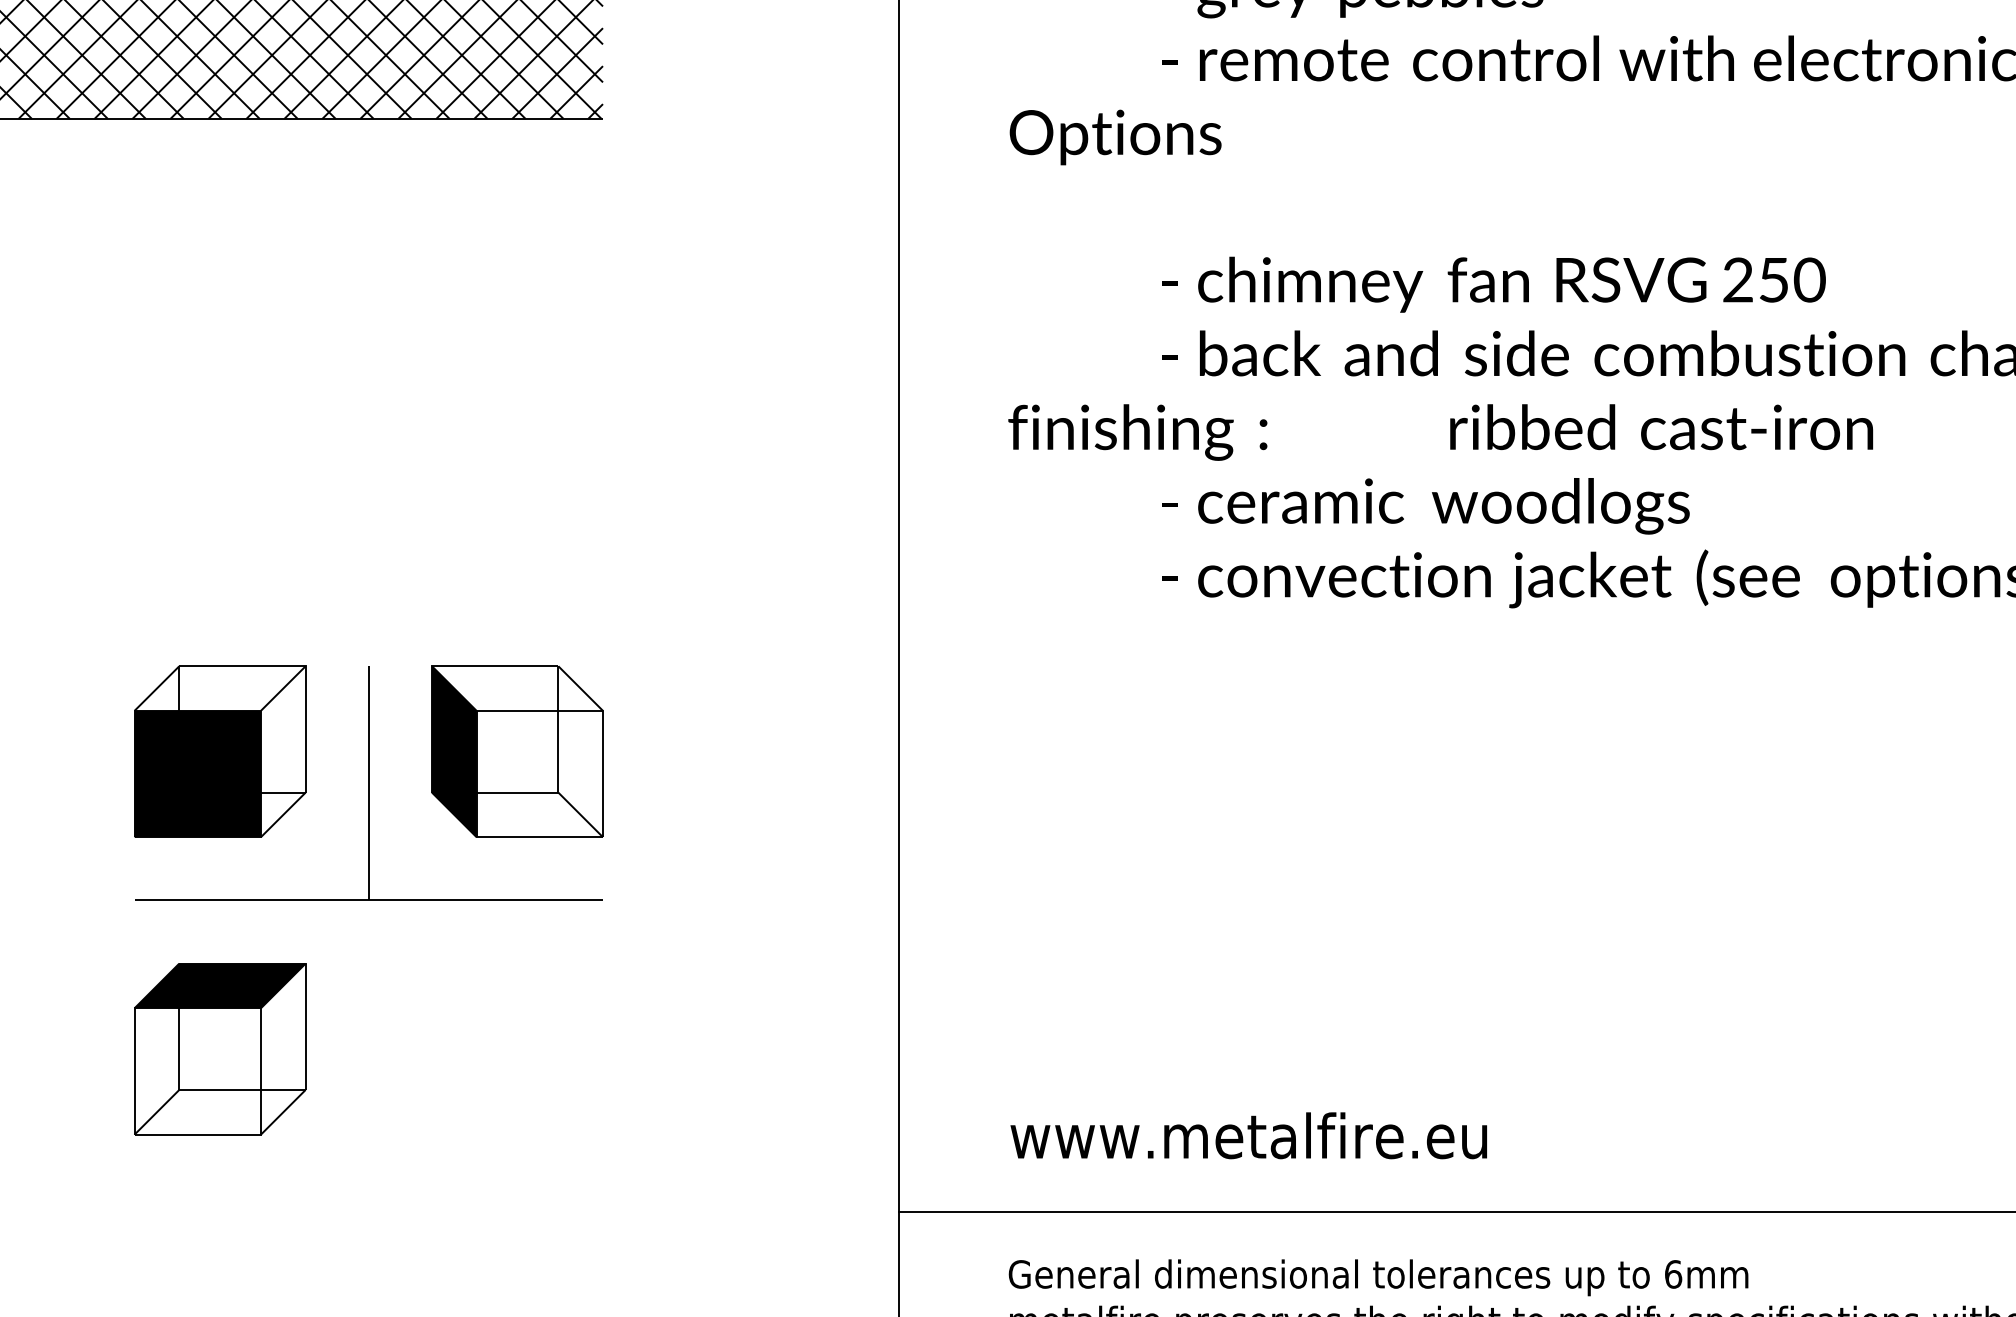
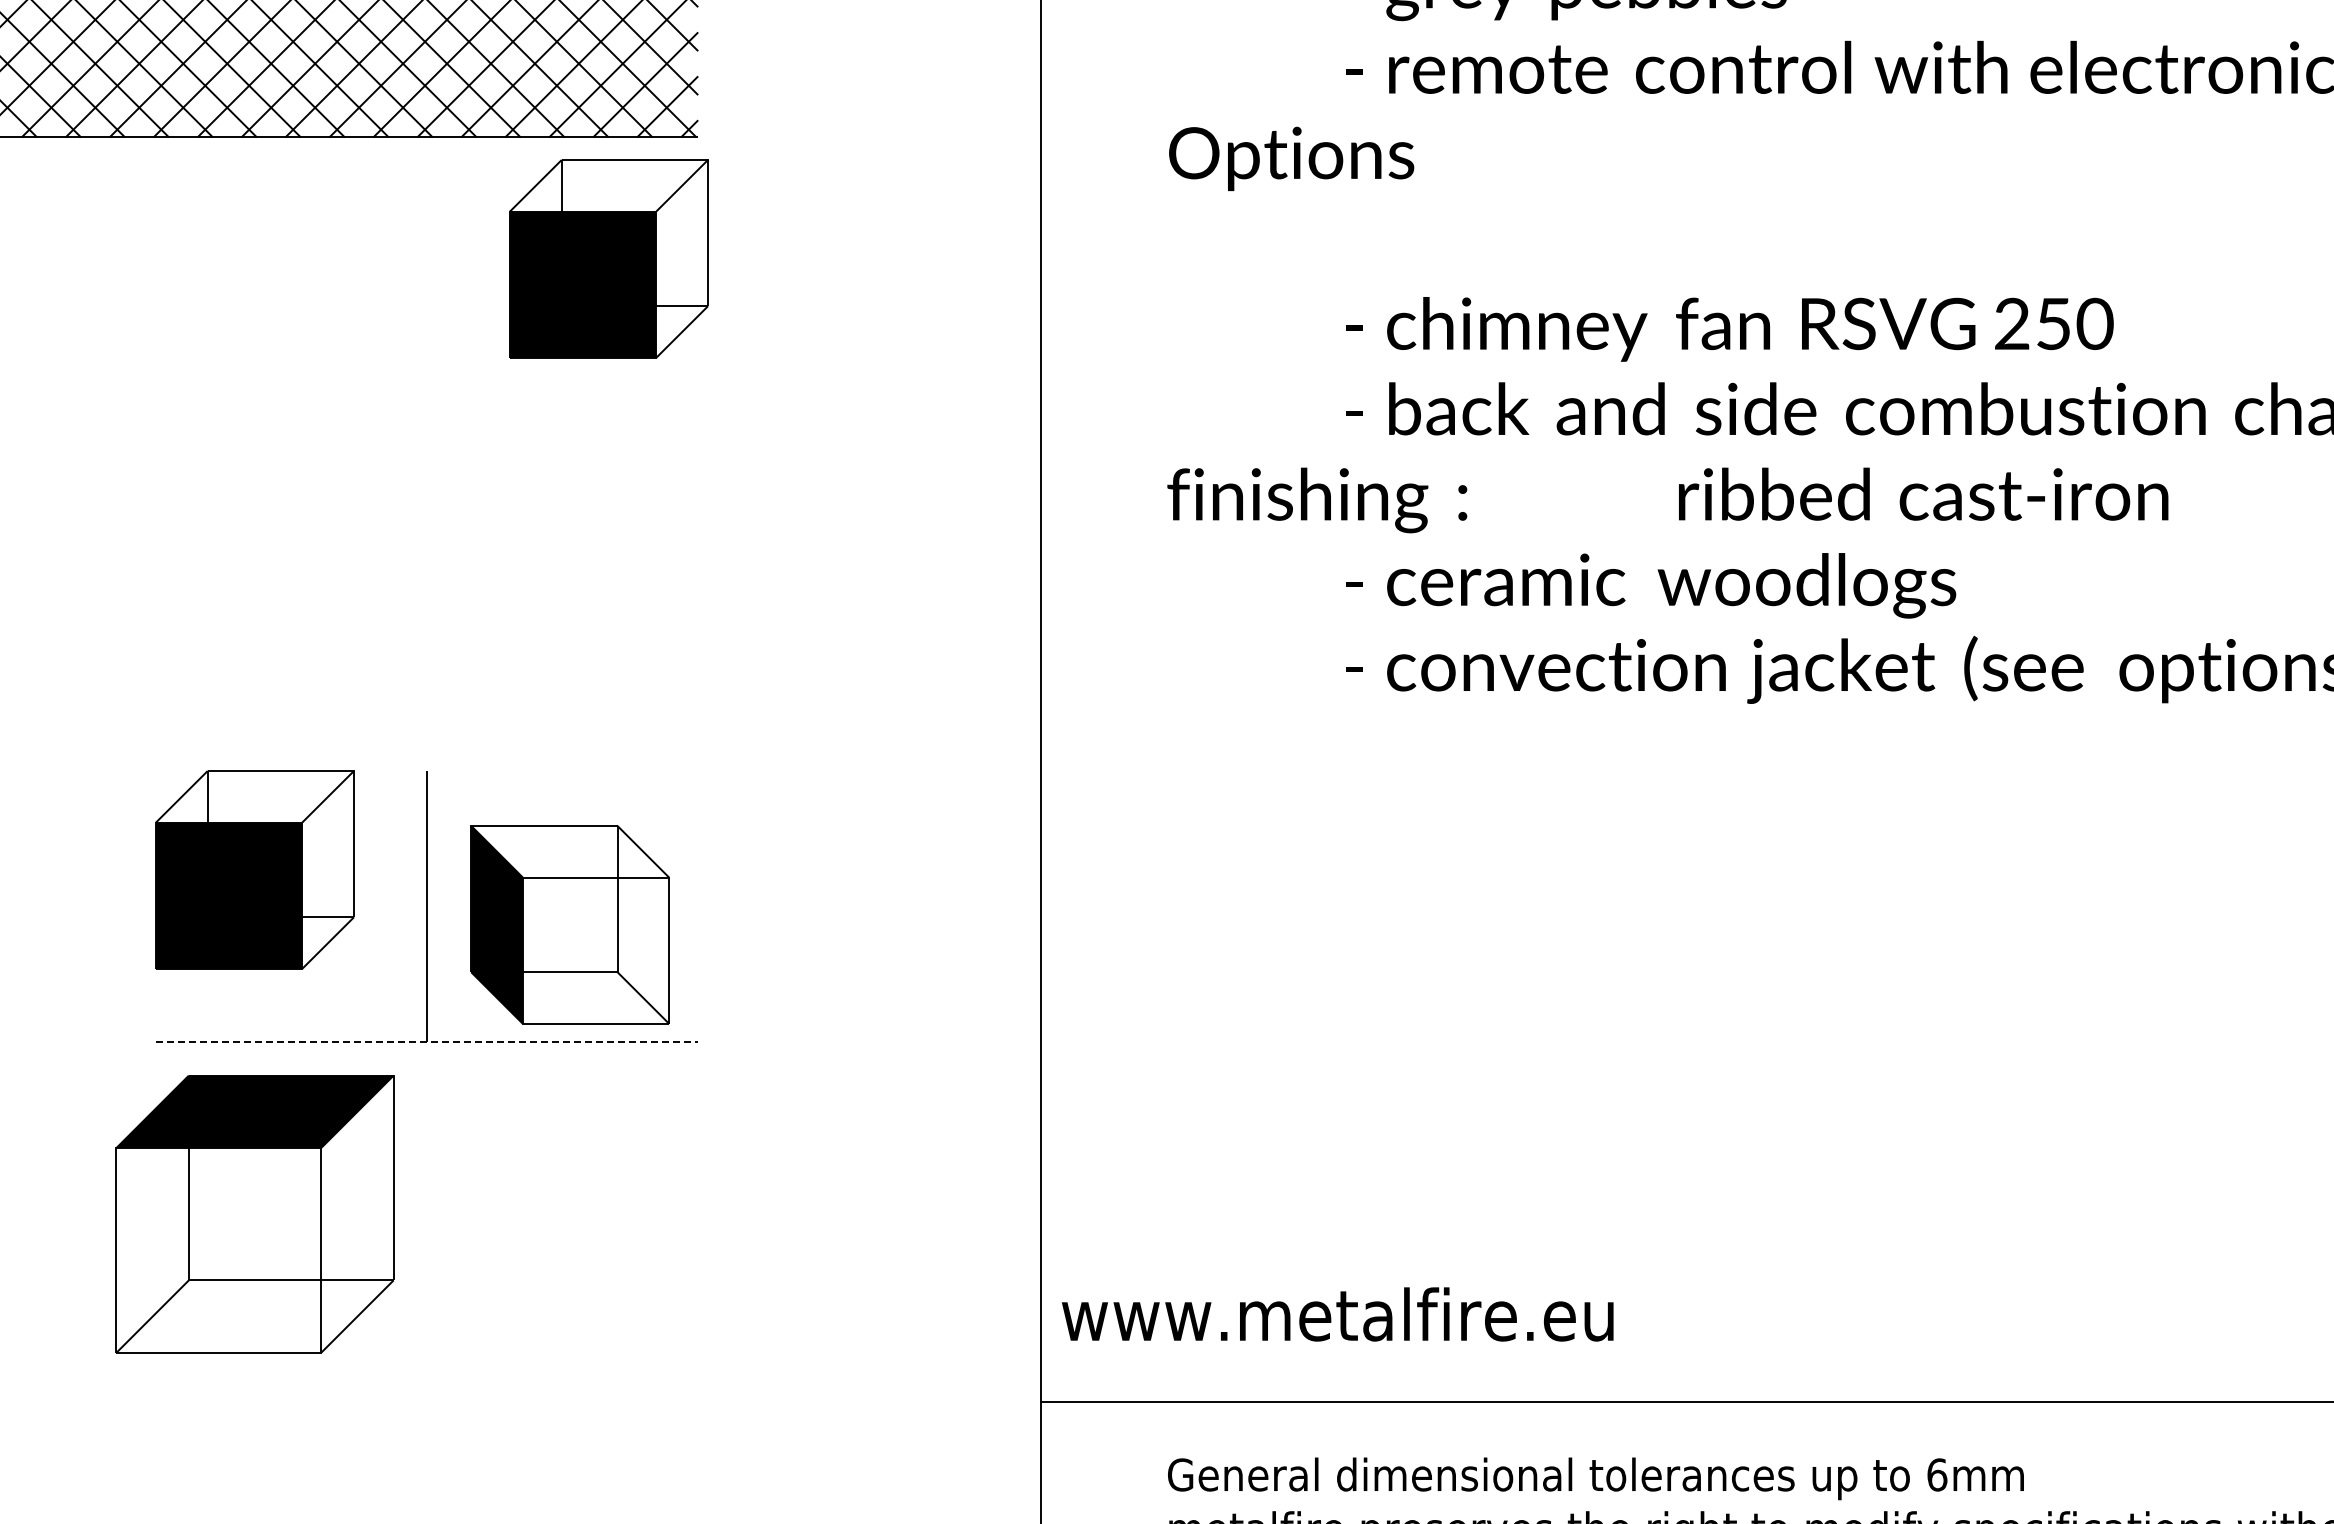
part: (525, 223) -> (608, 258), added
part: (516, 751) -> (569, 924), moved
line: (369, 900) -> (427, 1042), solid -> dashed
part: (219, 1048) -> (254, 1213), size x1.4
text: (1248, 1135) -> (1337, 1314), moved

